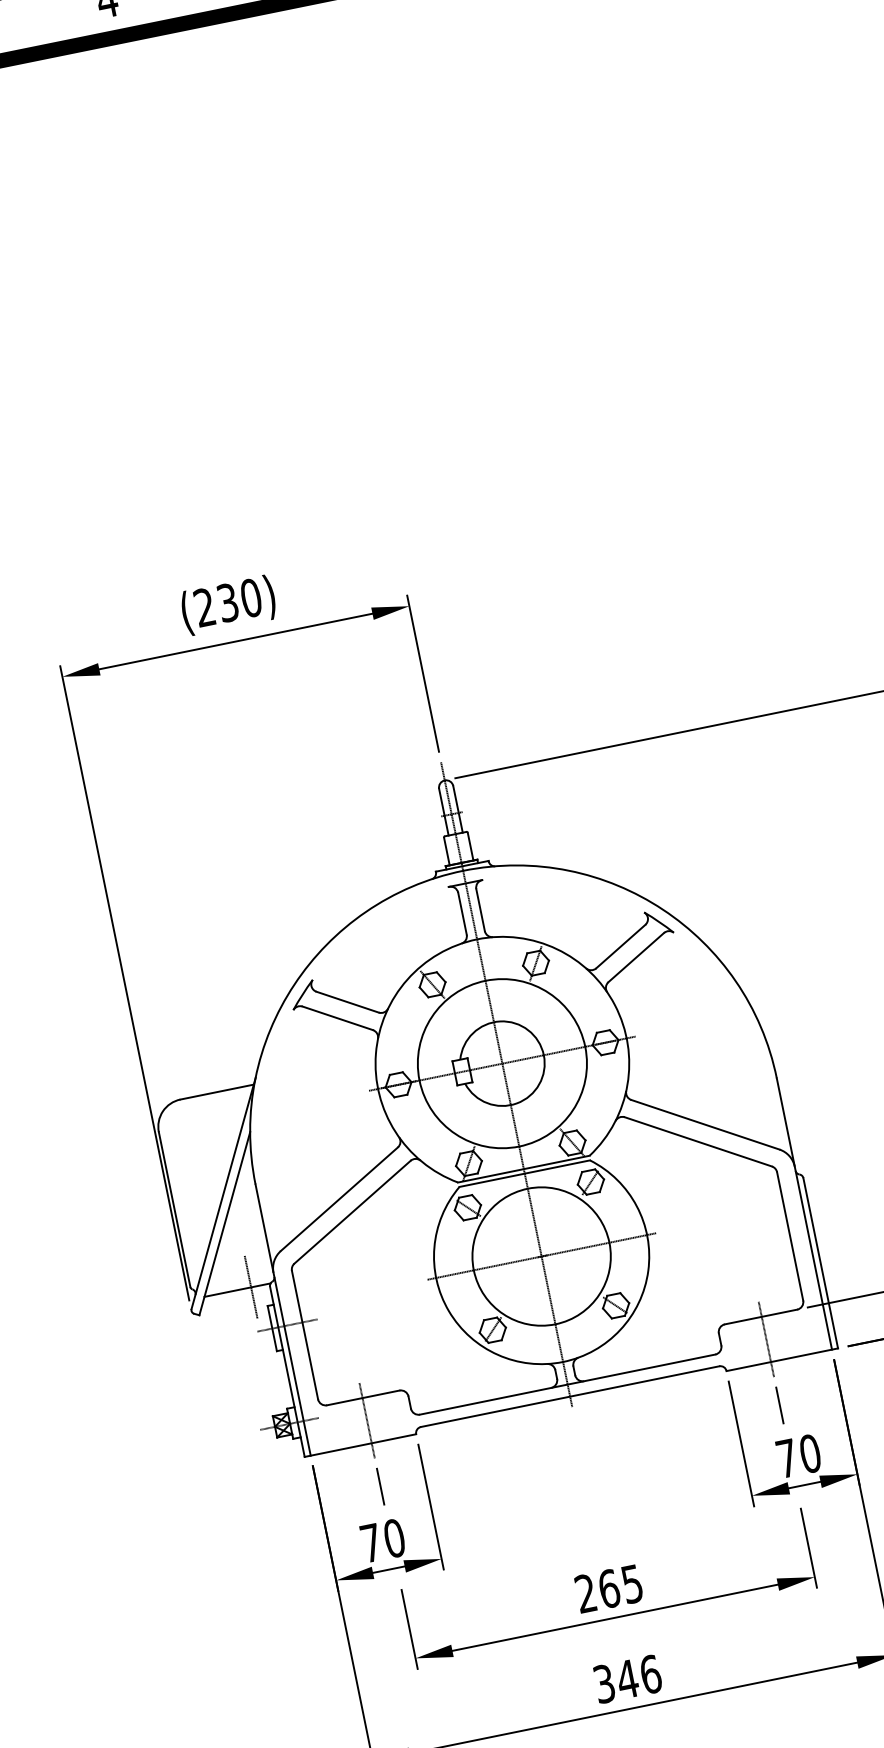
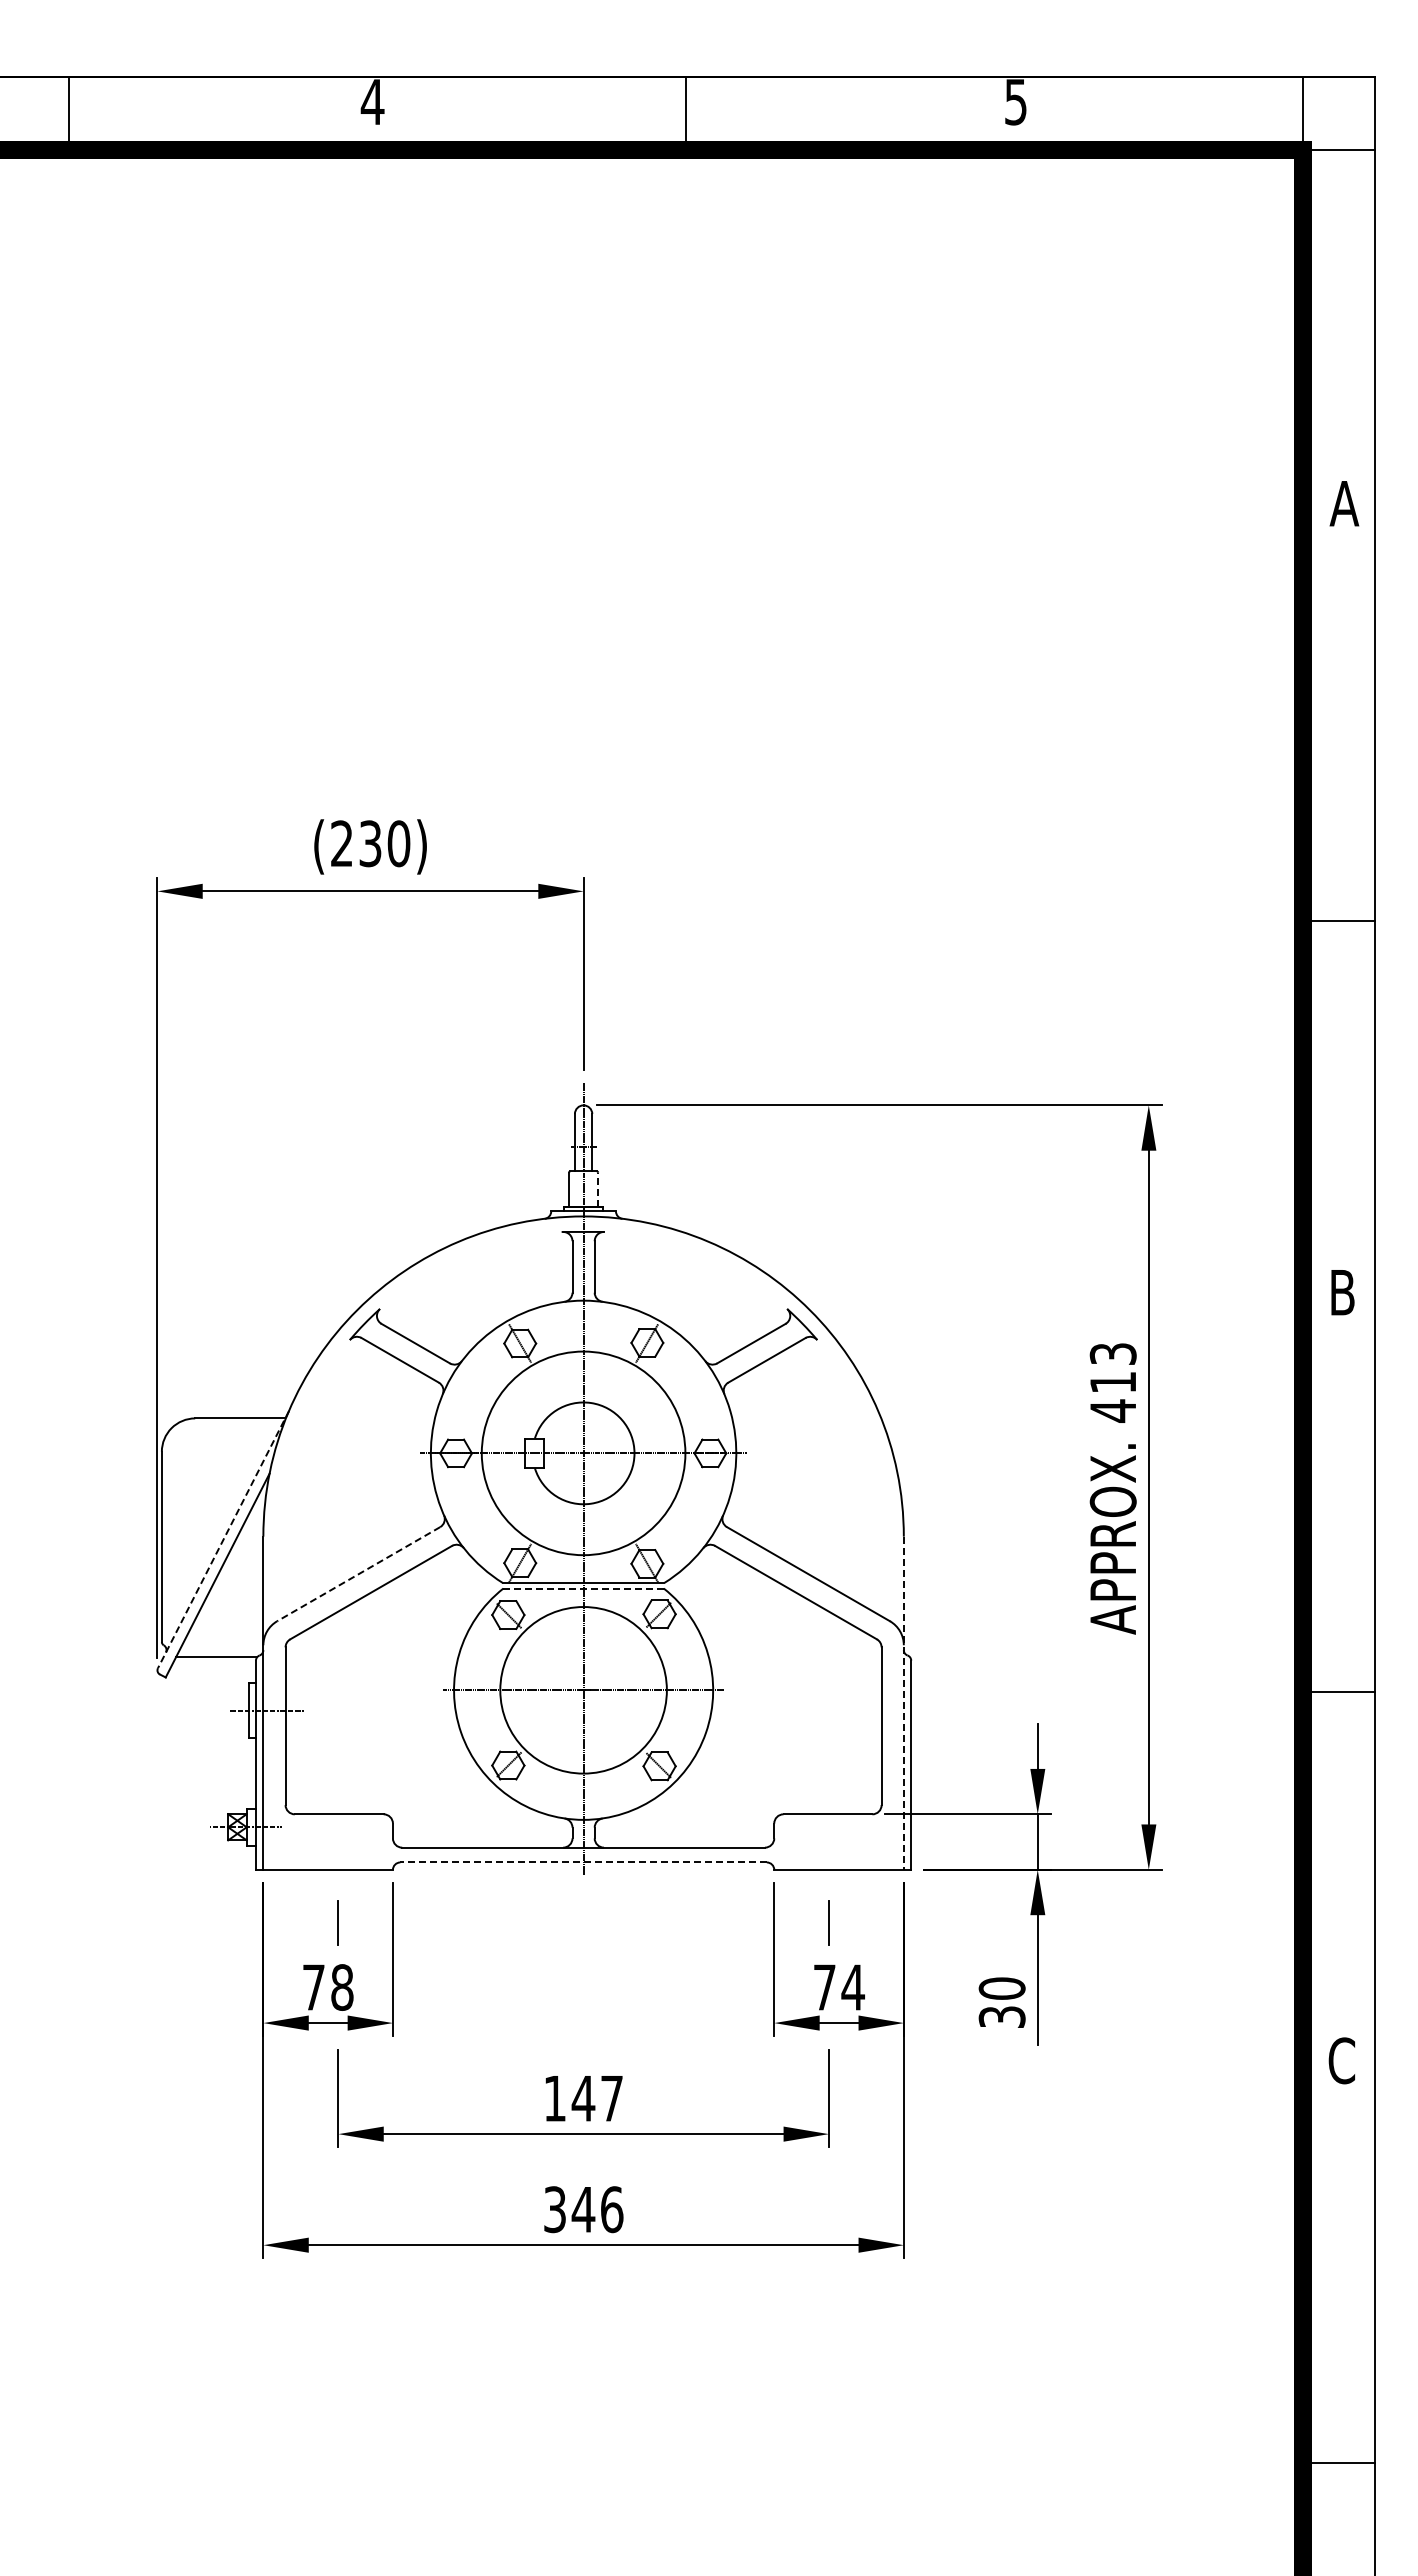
line: (470, 846) -> (598, 1189), solid -> dashed
line: (524, 1173) -> (583, 1588), solid -> dashed
line: (223, 1194) -> (223, 1540), solid -> dashed
line: (339, 1199) -> (358, 1574), solid -> dashed
line: (804, 1214) -> (903, 1703), solid -> dashed
line: (251, 1286) -> (233, 1656), removed
line: (766, 1339) -> (828, 1841), removed
line: (570, 1396) -> (583, 1862), solid -> dashed
line: (367, 1420) -> (338, 1841), removed
text: (810, 1453) -> (853, 1987), 70 -> 74
text: (394, 1538) -> (342, 1987), 70 -> 78
text: (609, 1588) -> (583, 2098), 265 -> 147

